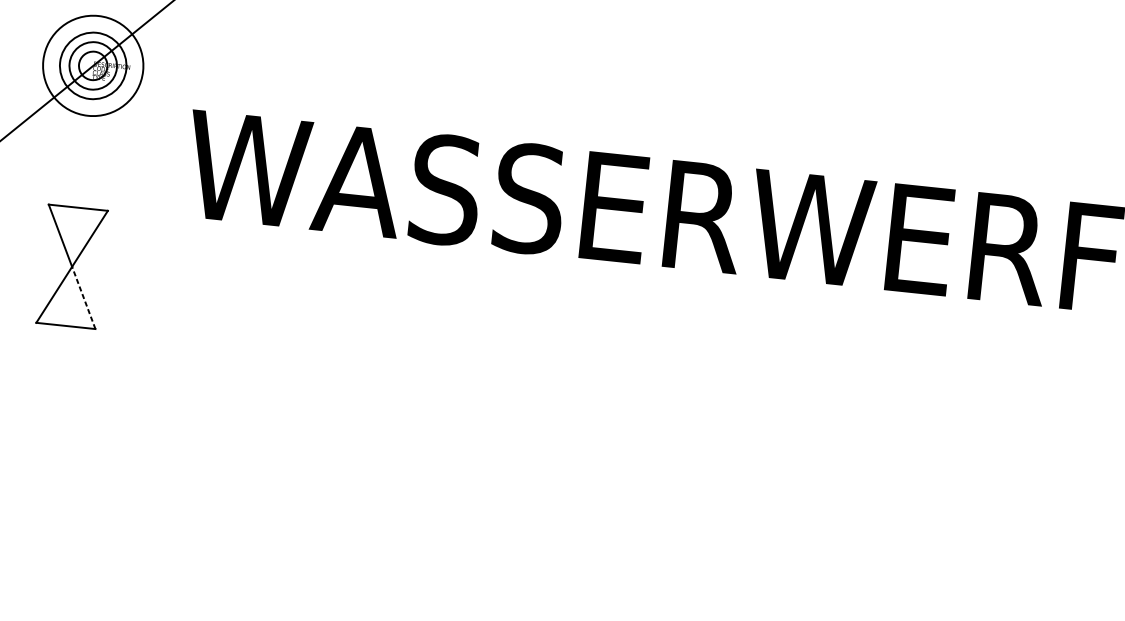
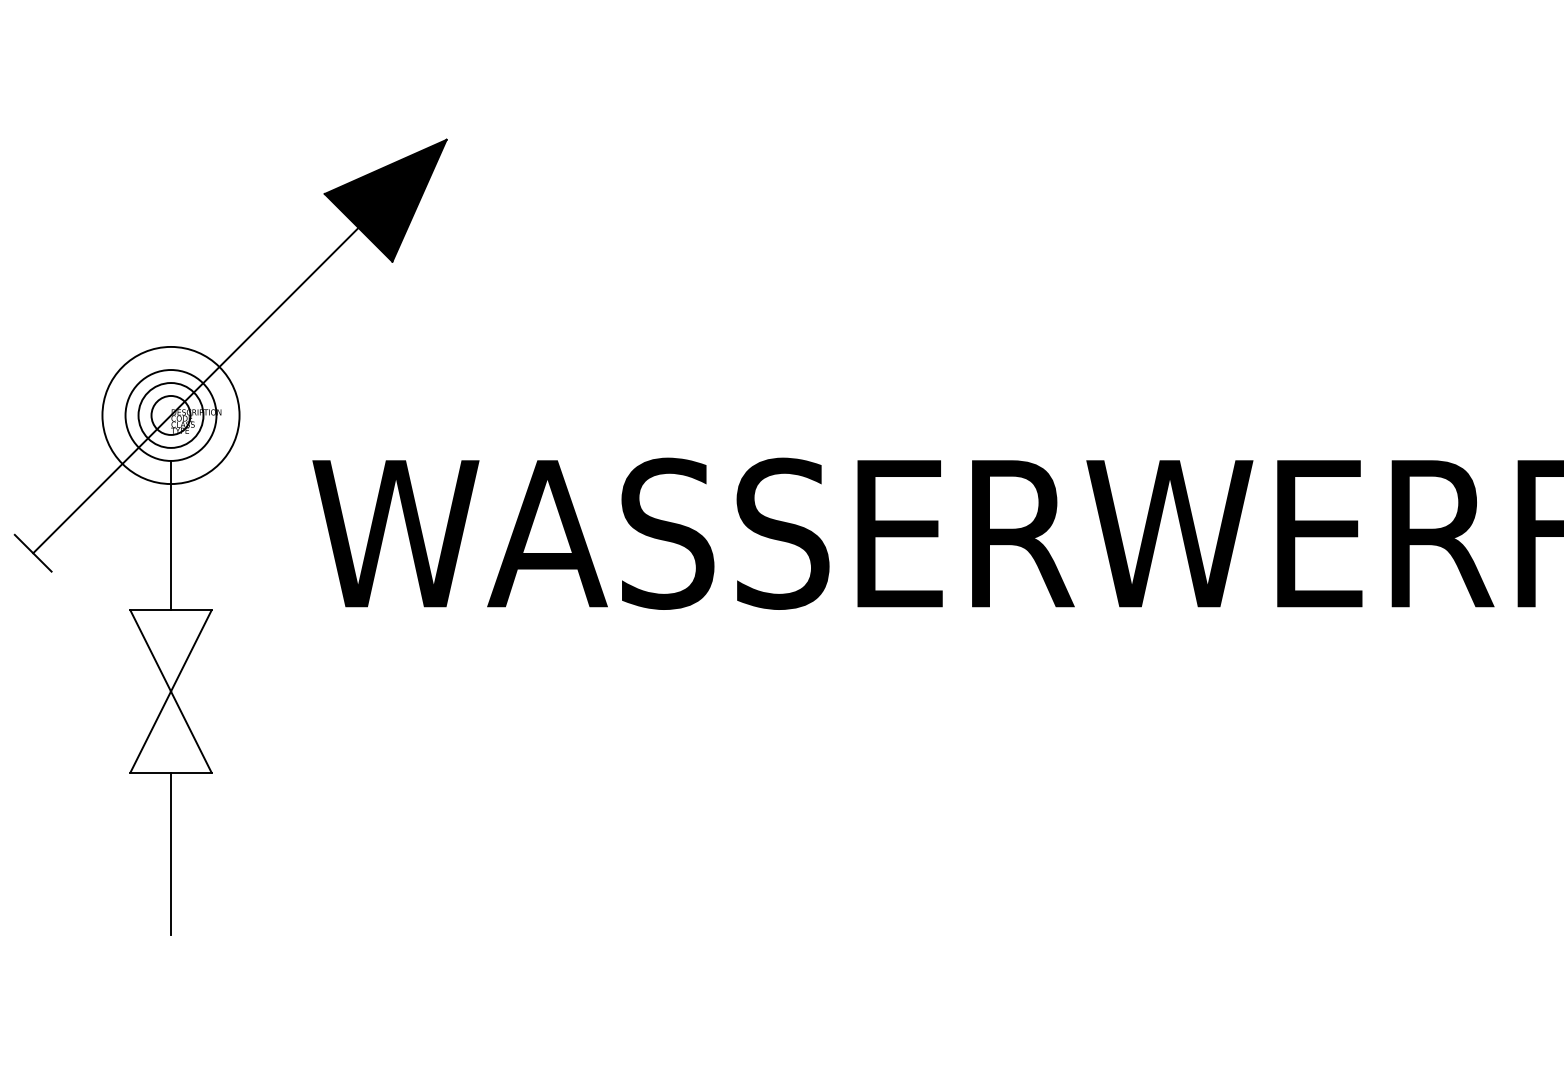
line: (84, 153) -> (171, 535), added
line: (83, 297) -> (191, 731), dashed -> solid
line: (60, 384) -> (171, 853), added

